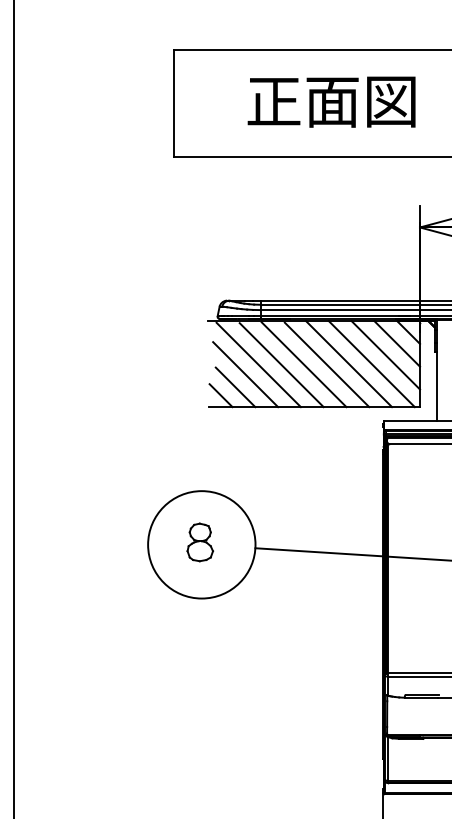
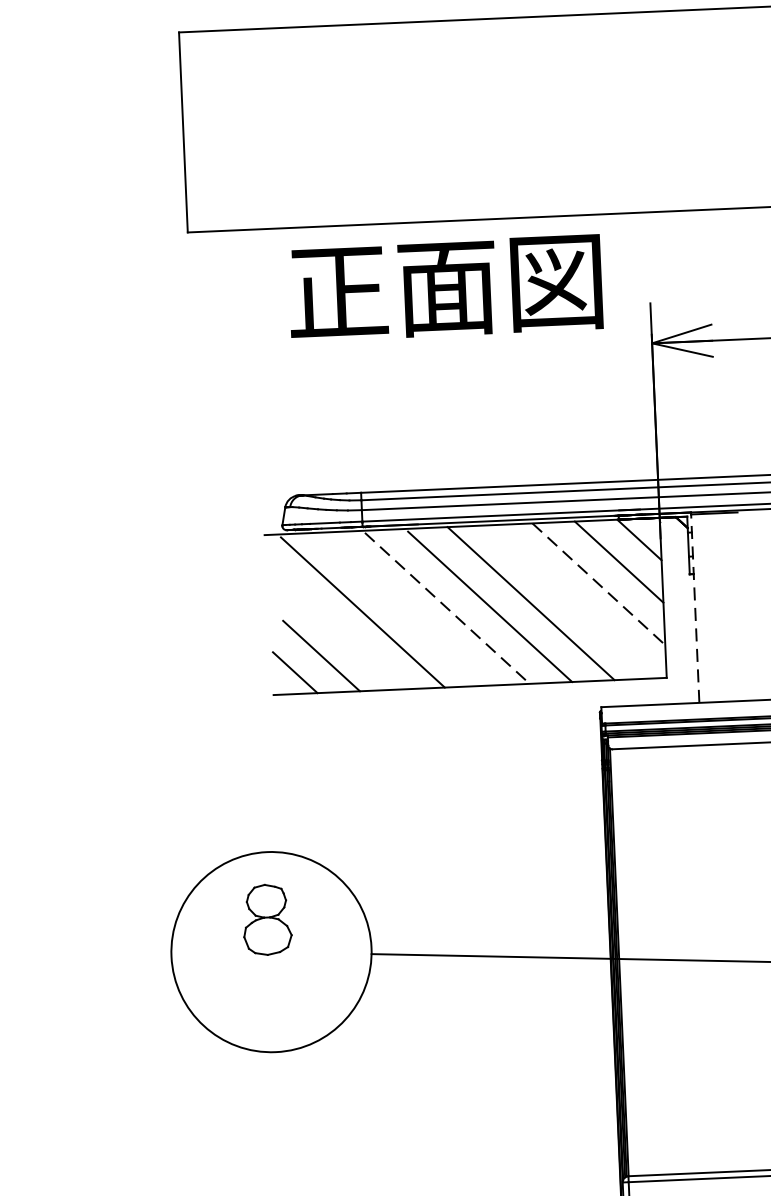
text: (331, 101) -> (445, 287), moved
line: (386, 355) -> (600, 584), solid -> dashed
line: (304, 364) -> (448, 607), solid -> dashed
line: (371, 364) -> (572, 602), removed
line: (281, 365) -> (405, 611), removed
line: (436, 370) -> (694, 608), solid -> dashed
line: (245, 374) -> (339, 631), removed
part: (200, 542) -> (267, 919), moved

